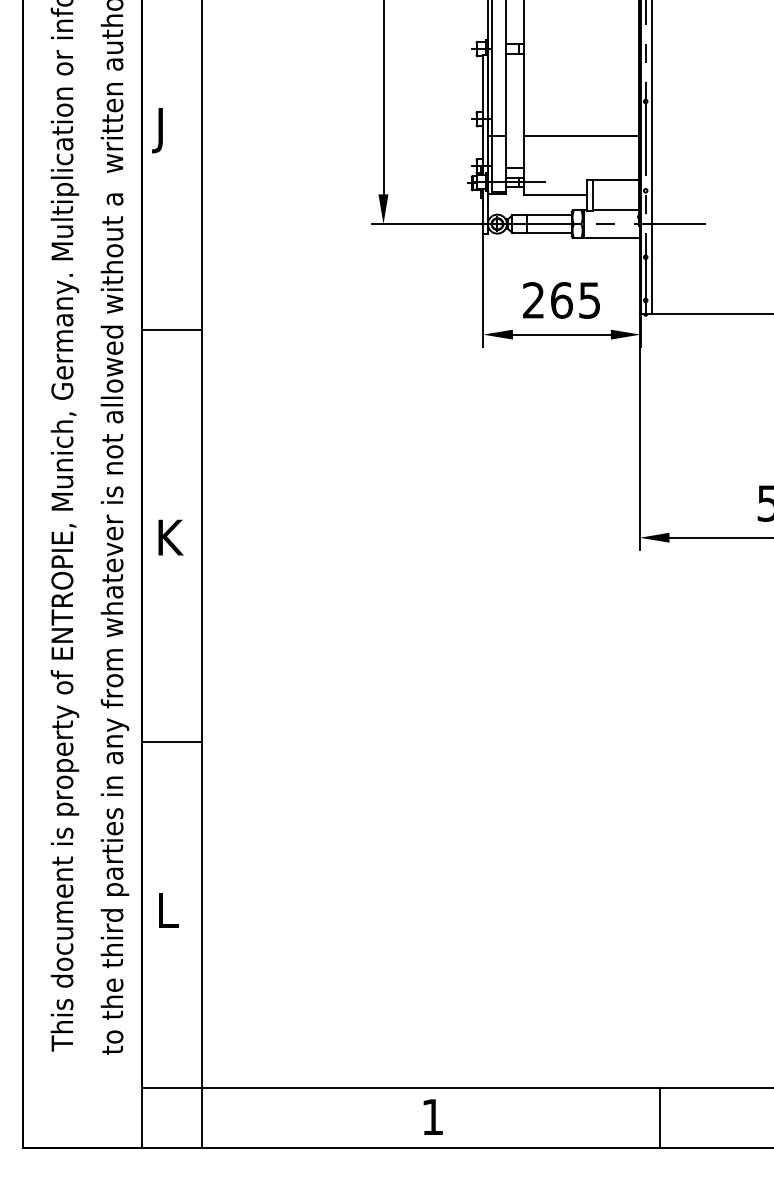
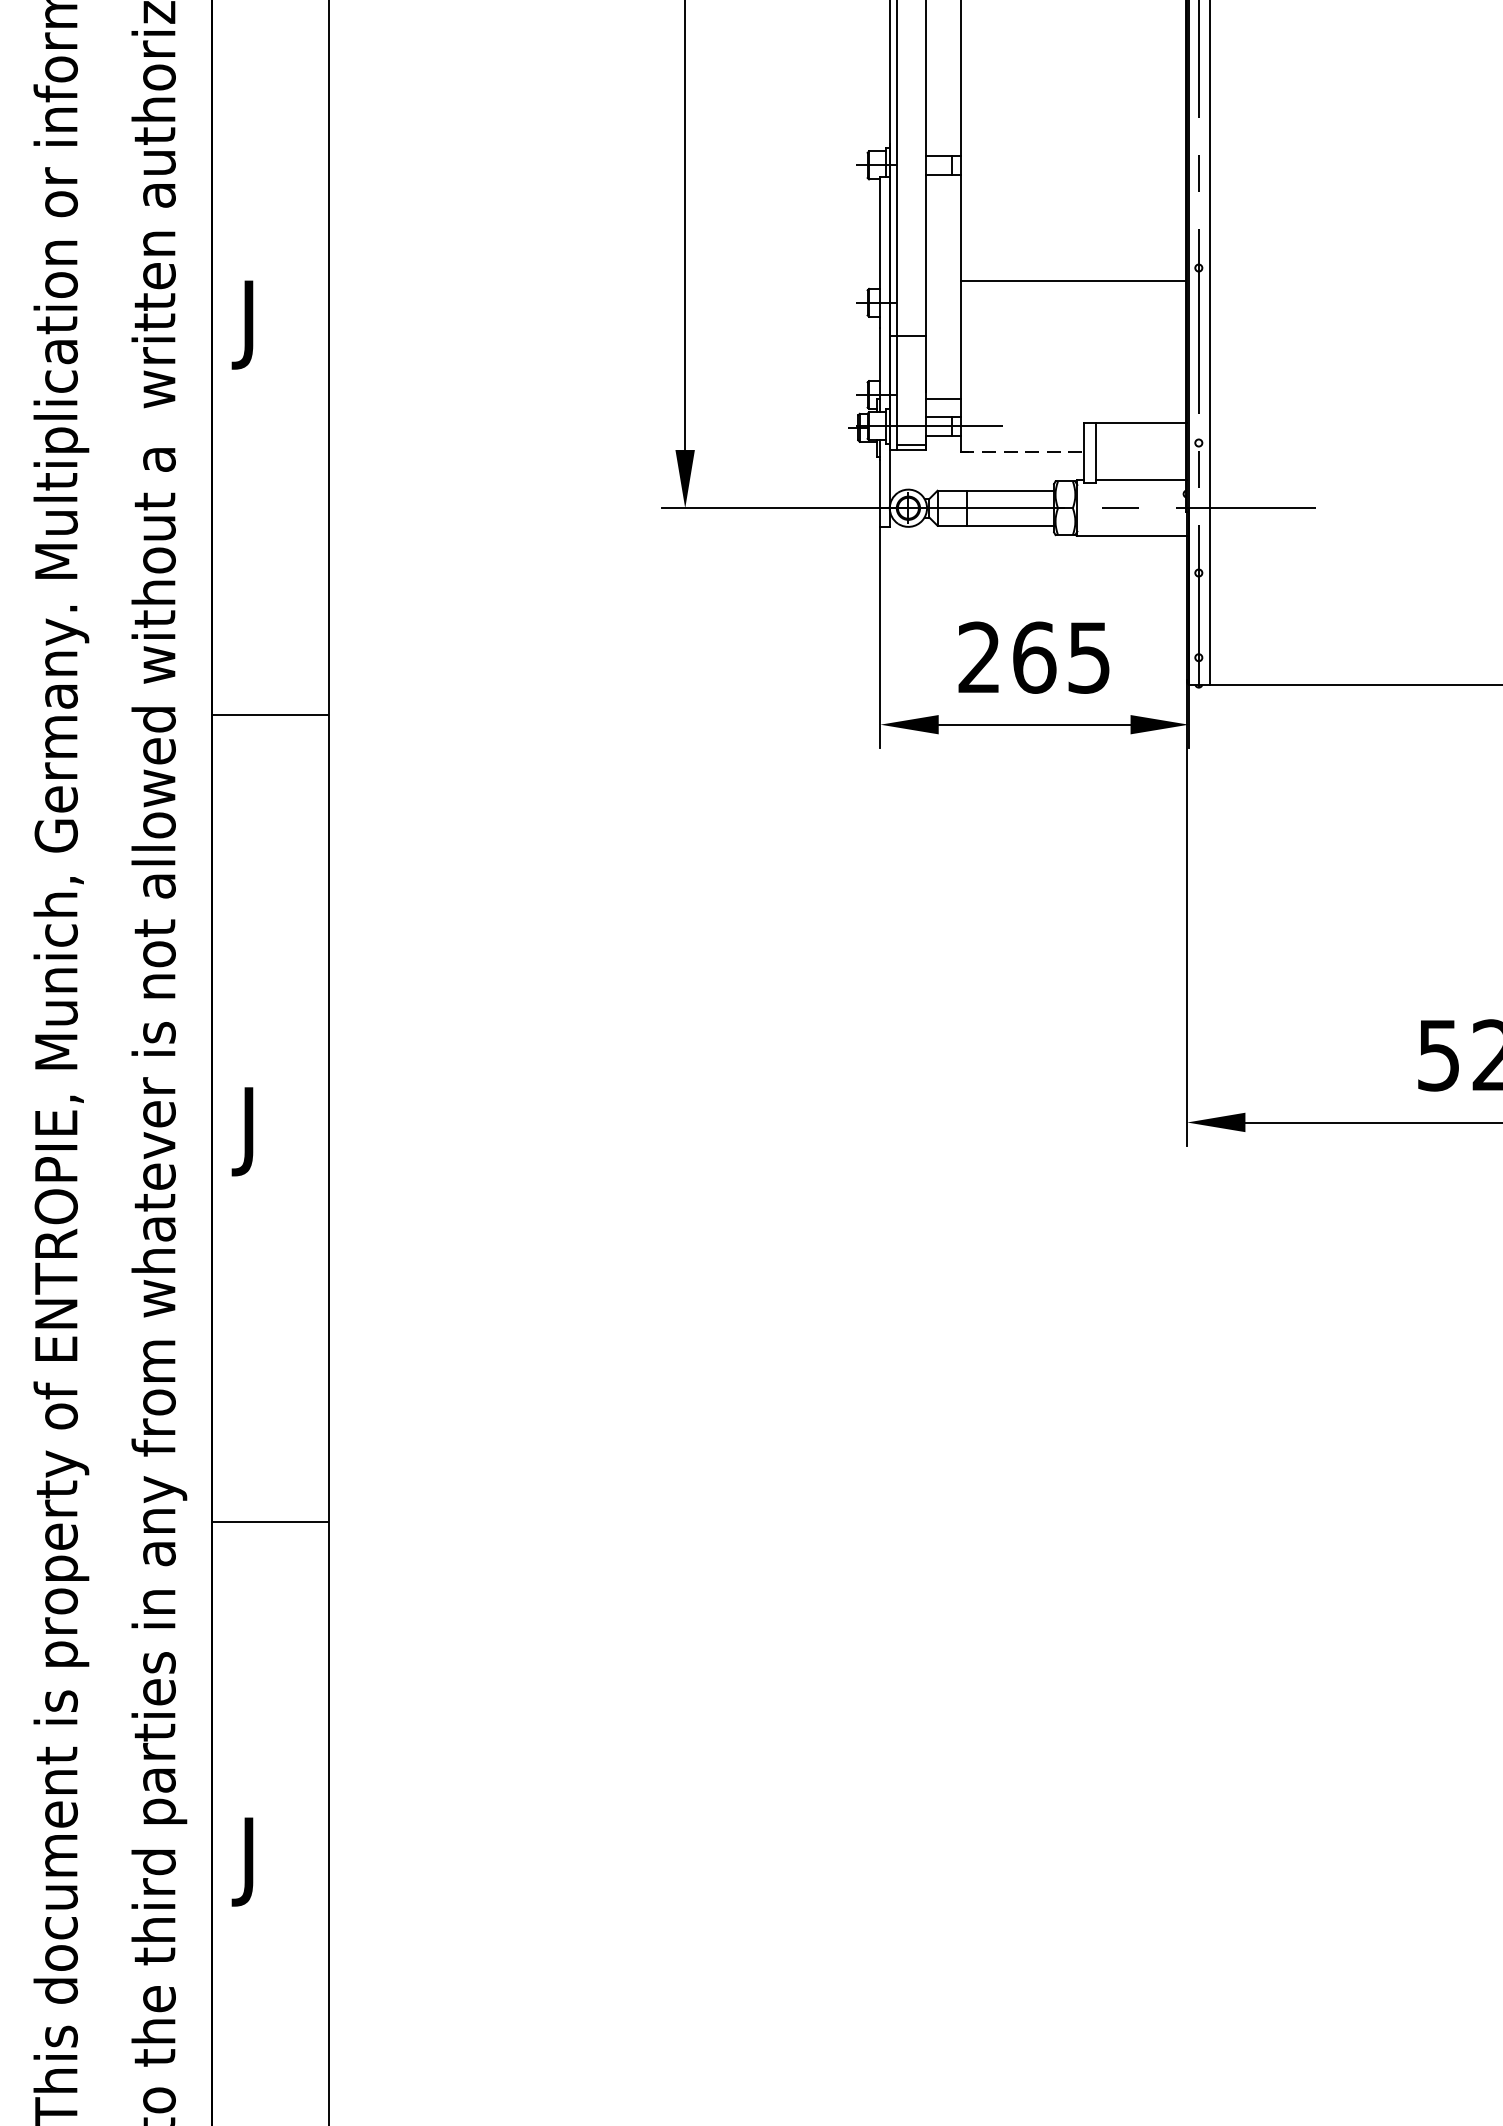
line: (581, 136) -> (1073, 281), moved
line: (555, 195) -> (1022, 452), solid -> dashed
text: (167, 542) -> (262, 1131), K -> J
text: (165, 915) -> (258, 1862), L -> J

